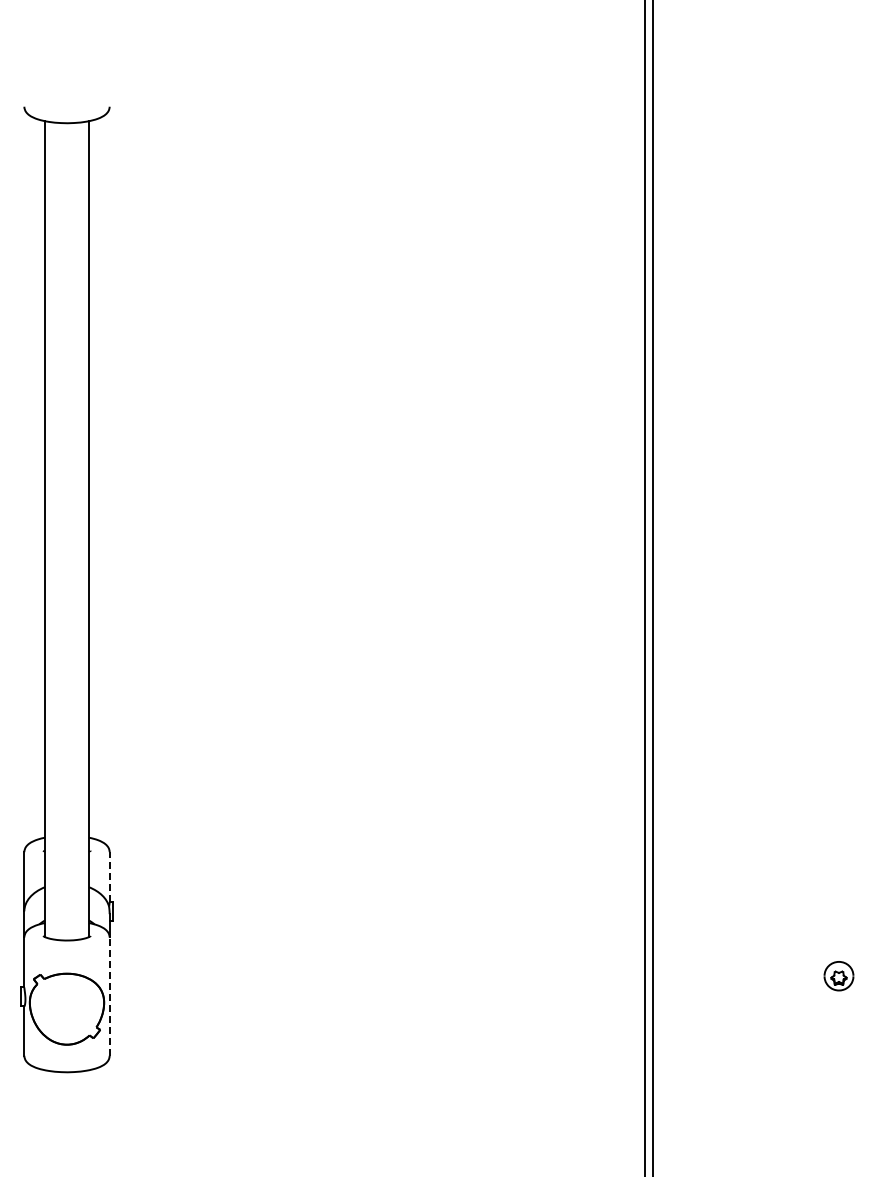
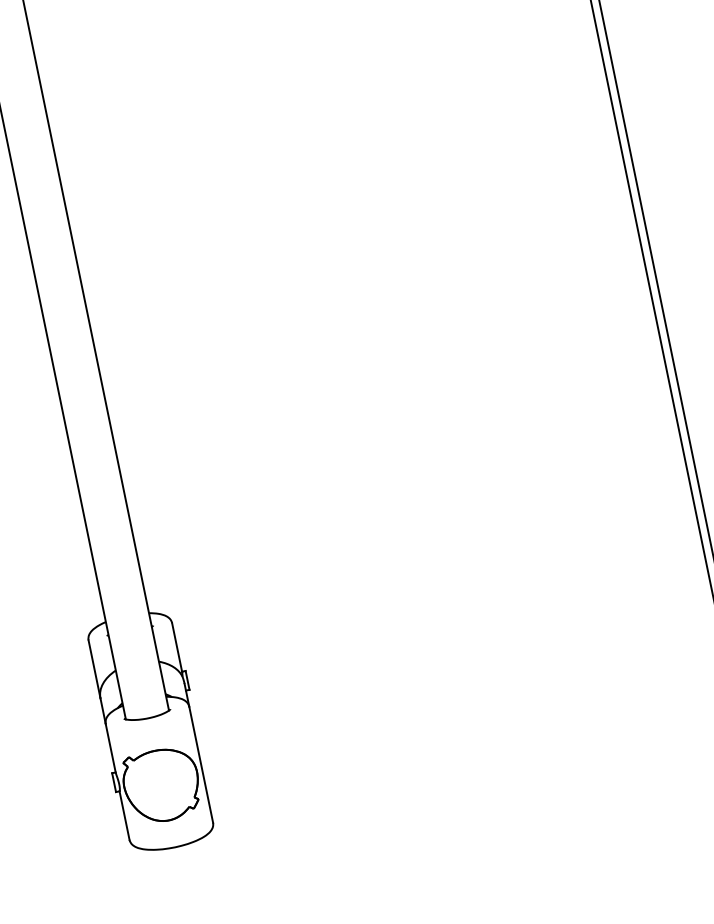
line: (109, 877) -> (177, 648), dashed -> solid
line: (109, 996) -> (201, 764), dashed -> solid

